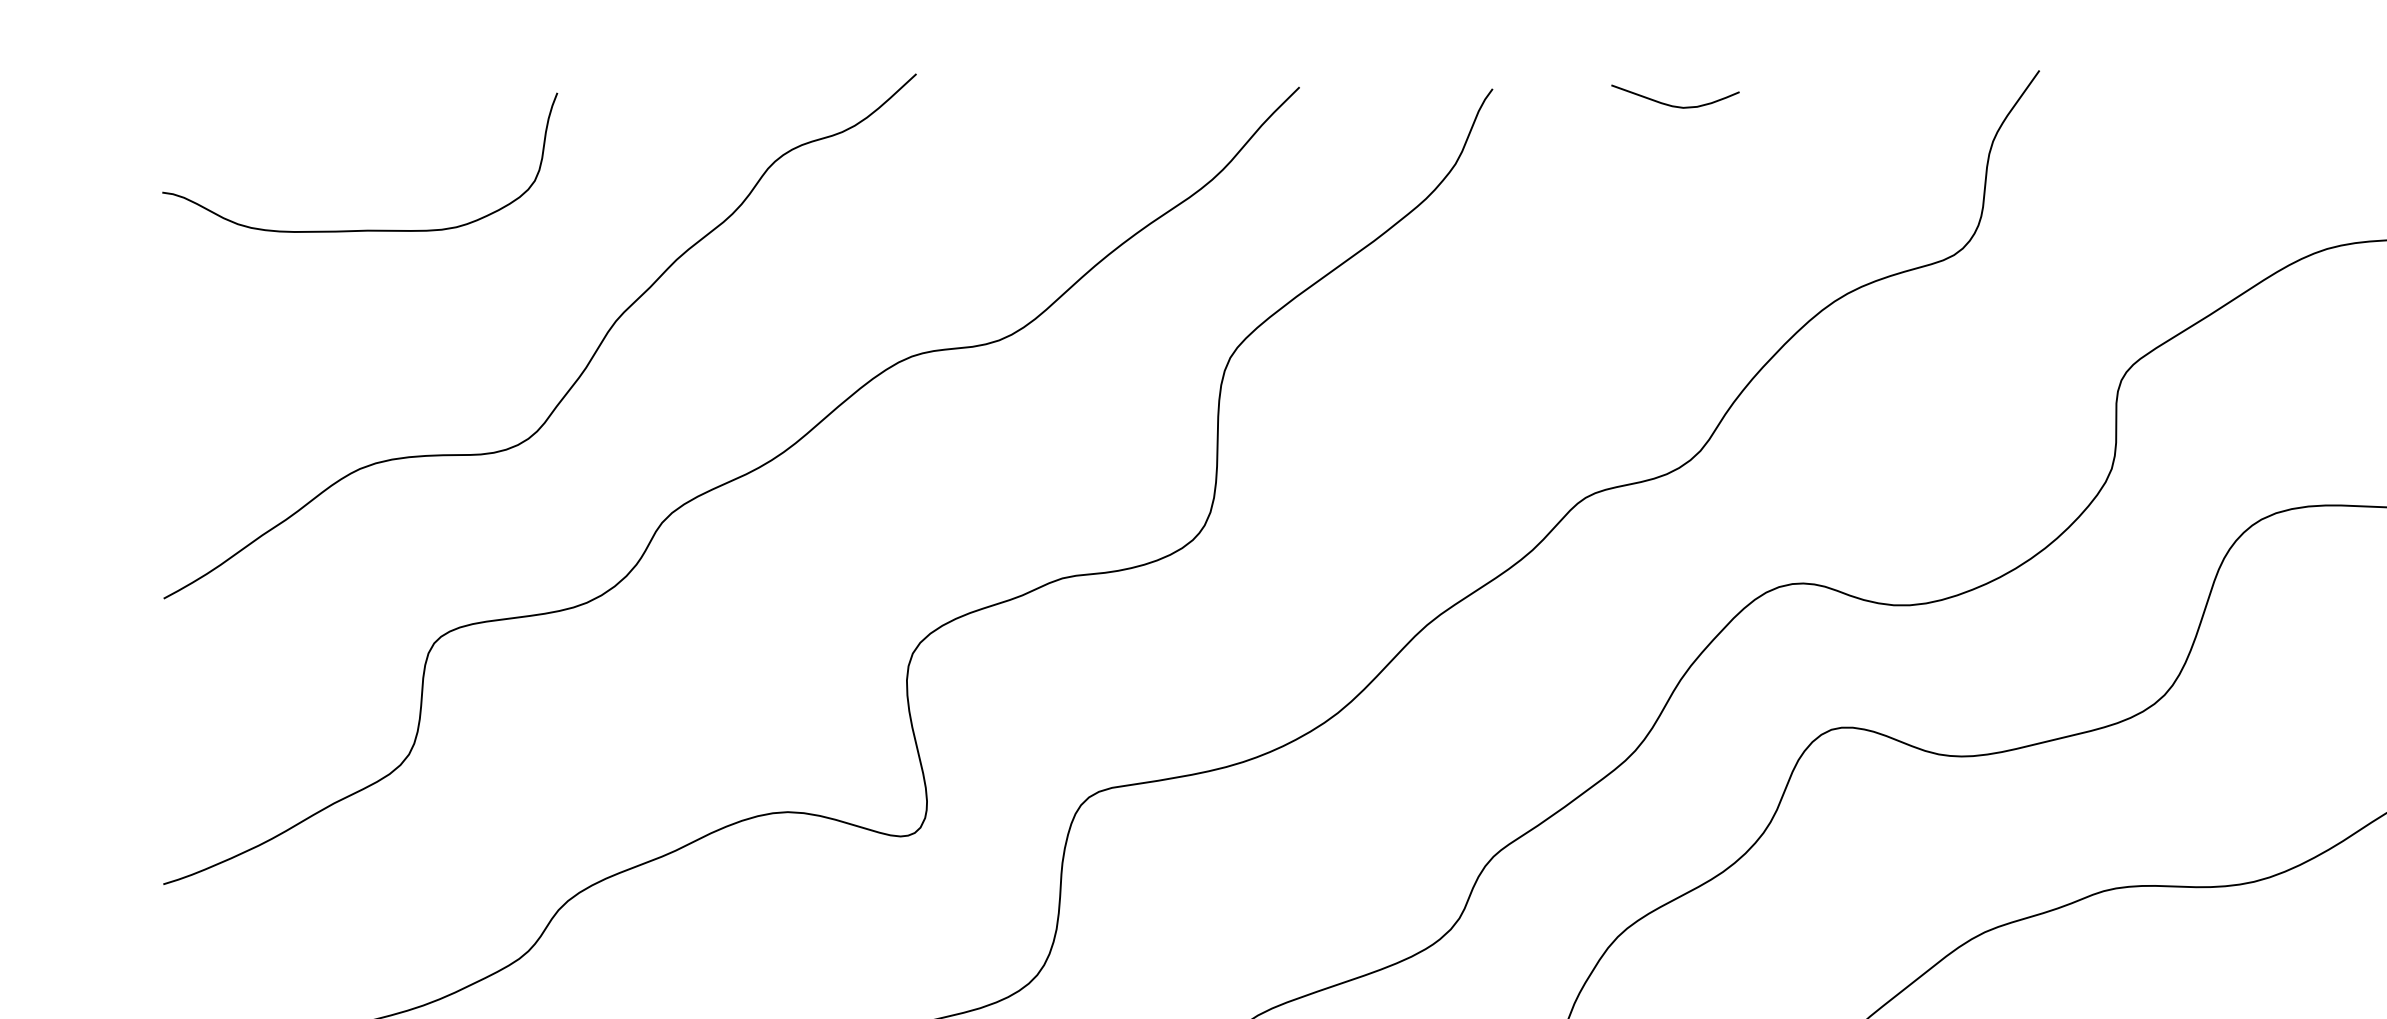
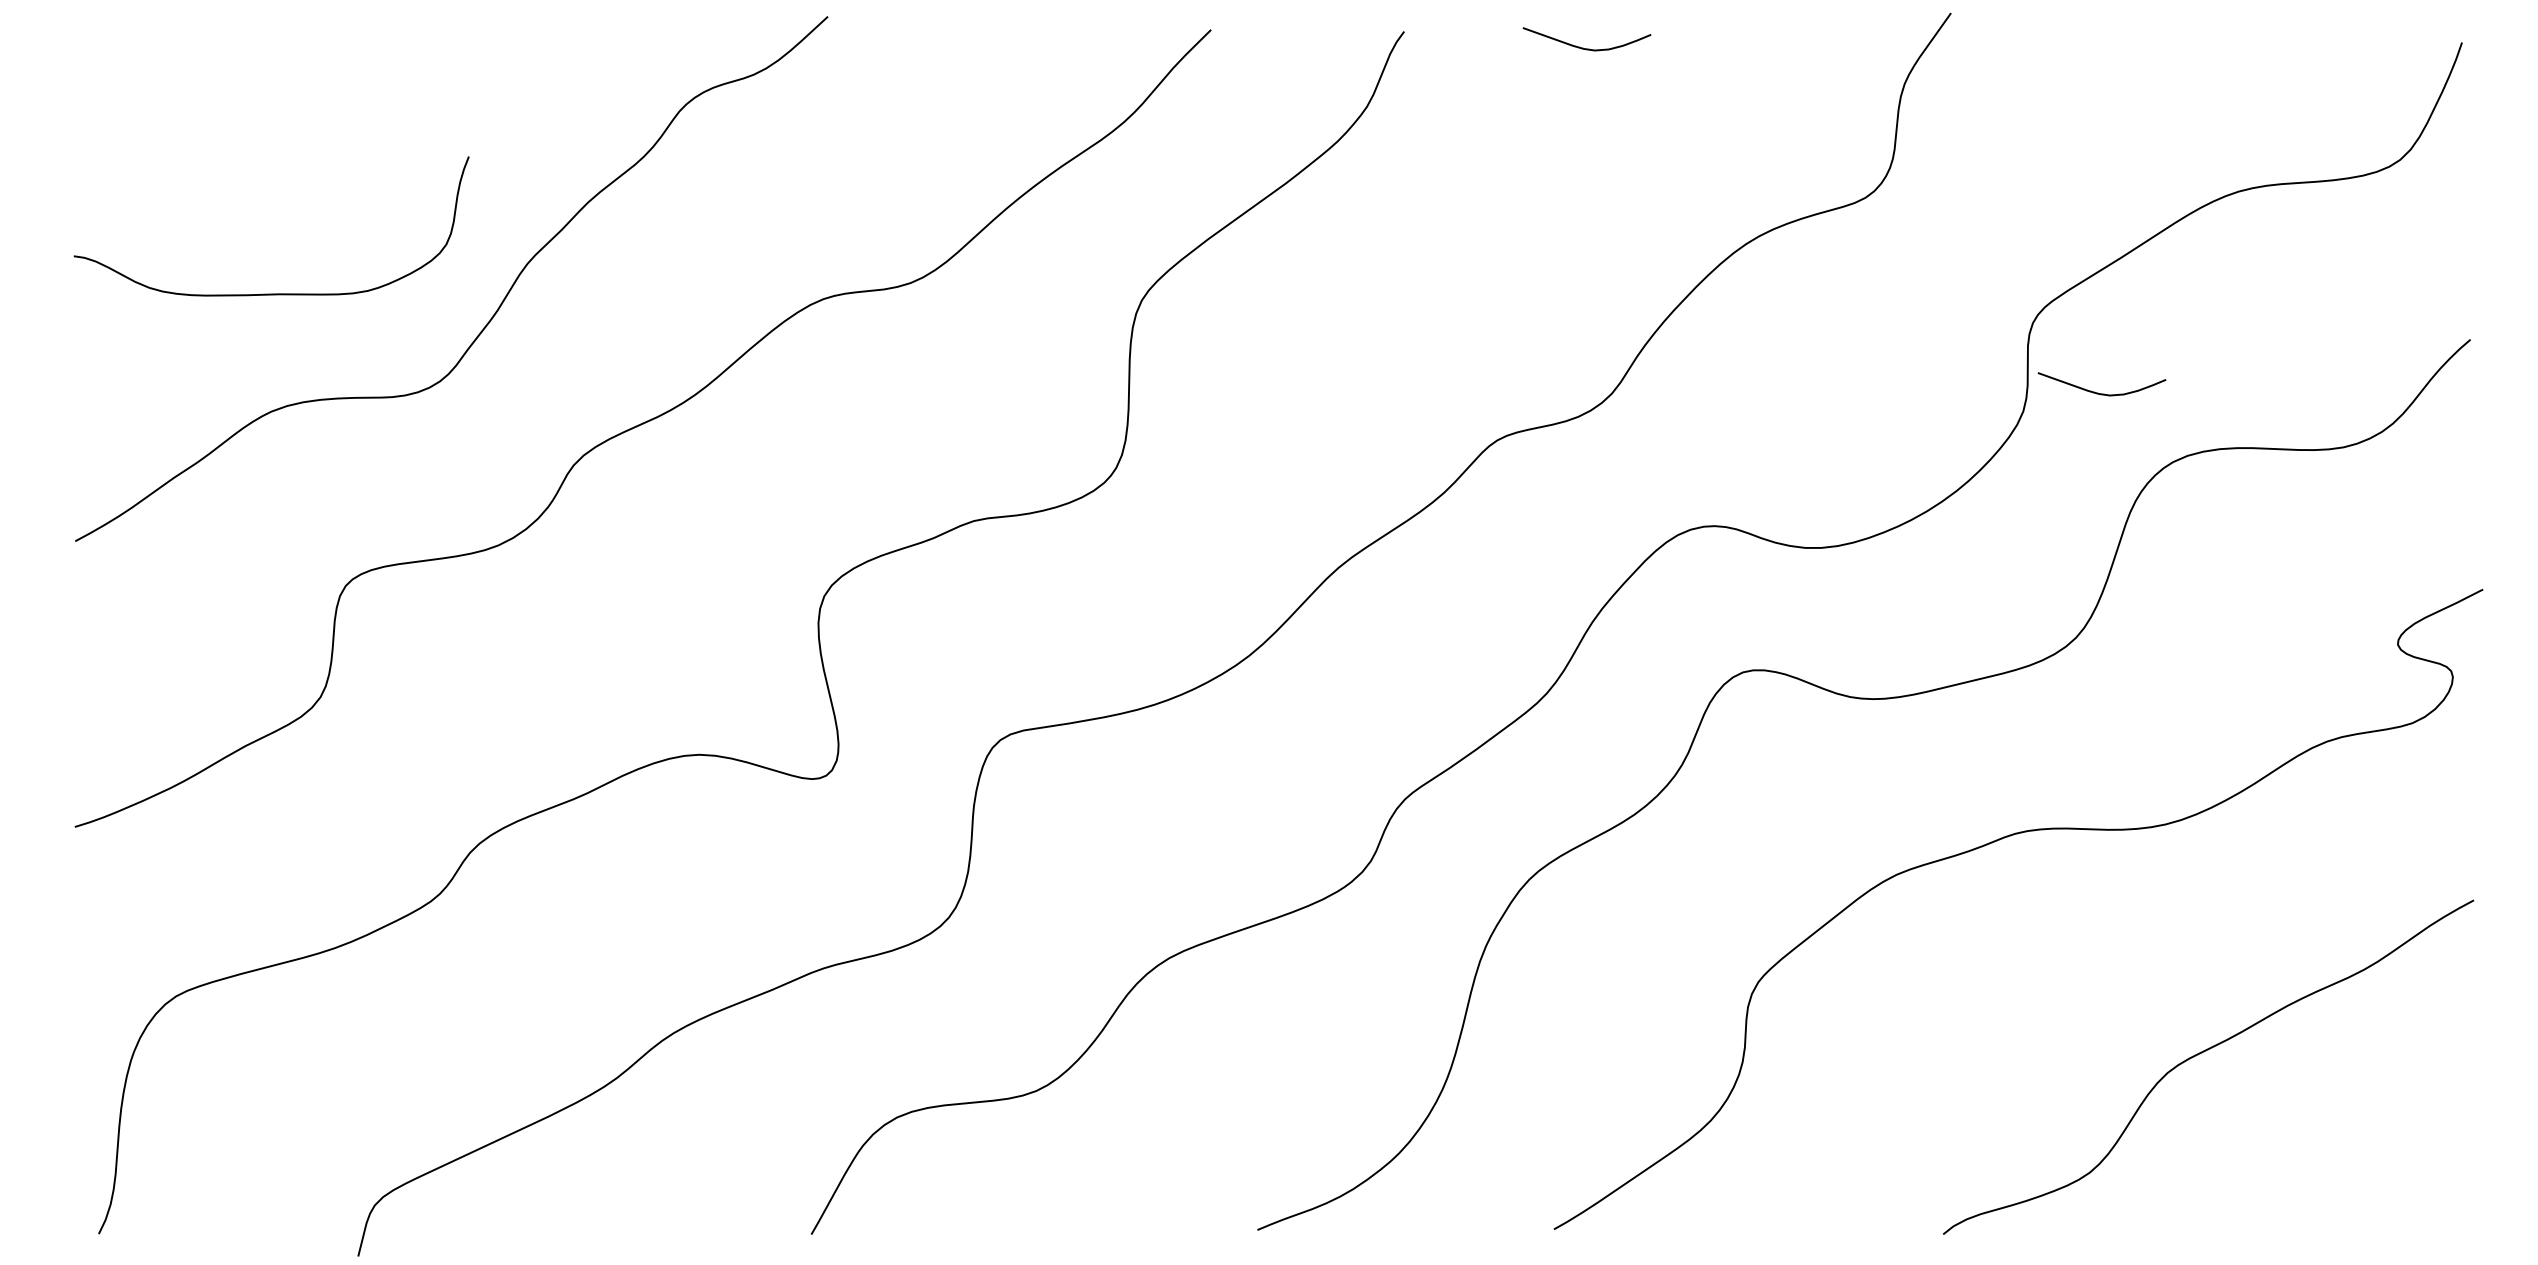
curve: (359, 229) -> (271, 293), moved
curve: (2186, 449) -> (2098, 392), added

